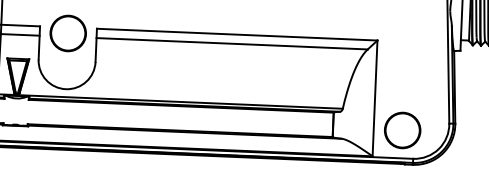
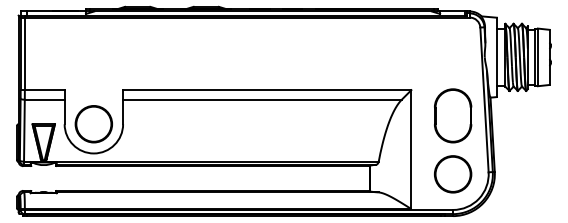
circle: (67, 33) -> (93, 124), moved
part: (417, 66) -> (453, 115), added
circle: (403, 130) -> (453, 174), moved

